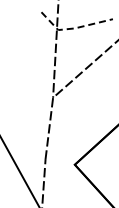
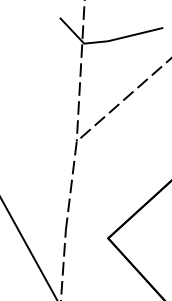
line: (73, 28) -> (106, 41), dashed -> solid

